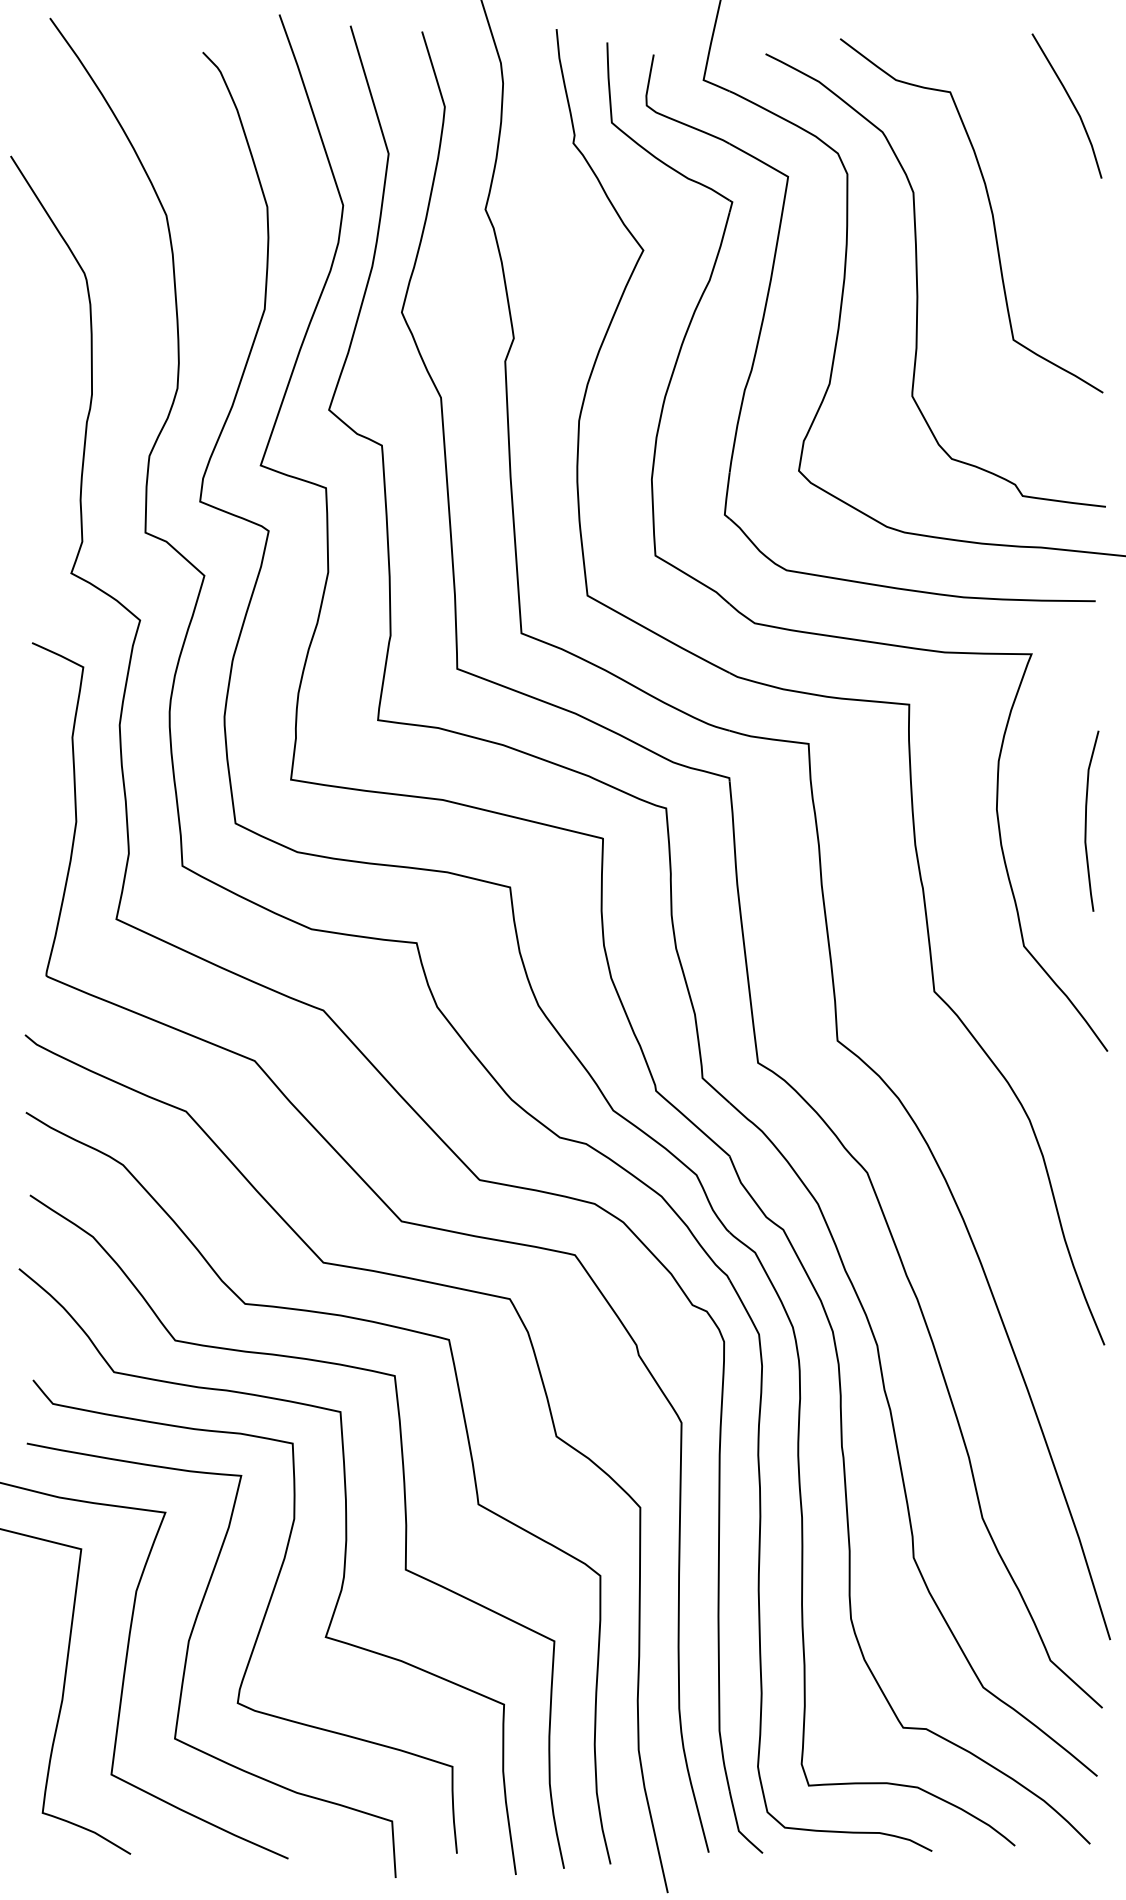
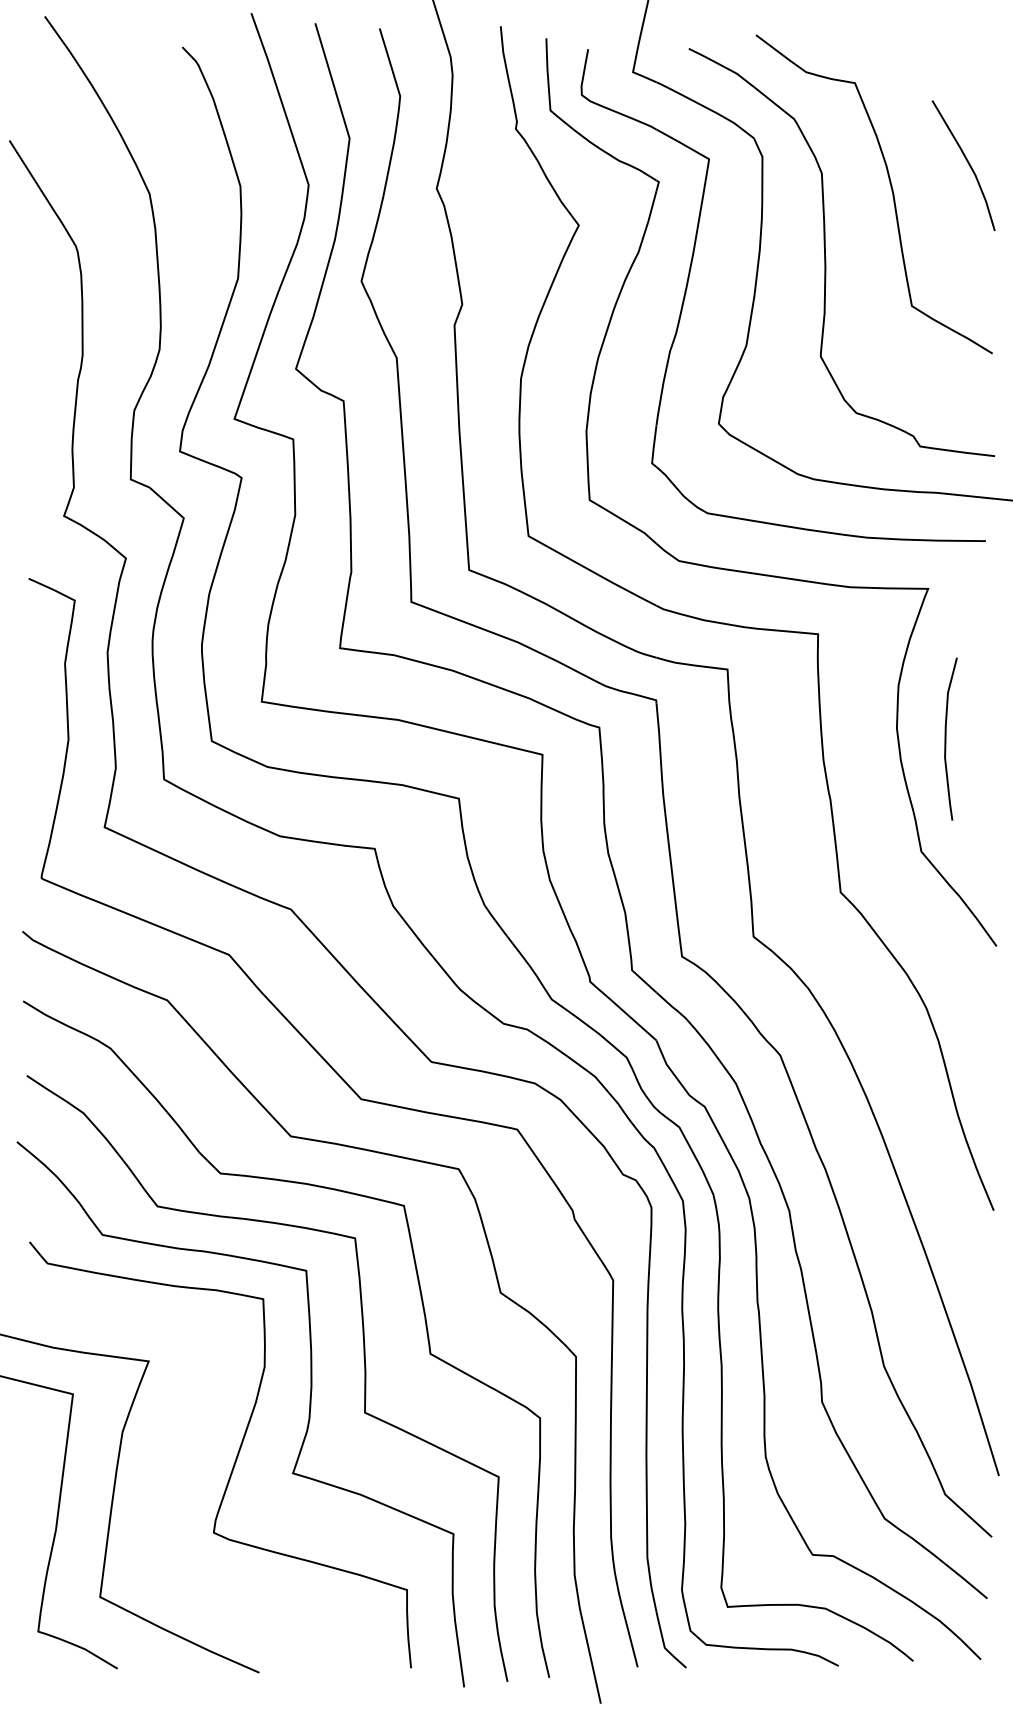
line: (1071, 103) -> (967, 163), moved
curve: (1086, 820) -> (946, 738), moved
curve: (187, 1658) -> (168, 1492), removed

